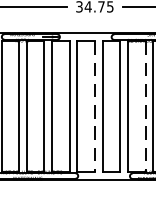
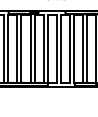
line: (94, 106) -> (56, 48), dashed -> solid
line: (144, 106) -> (82, 48), dashed -> solid

